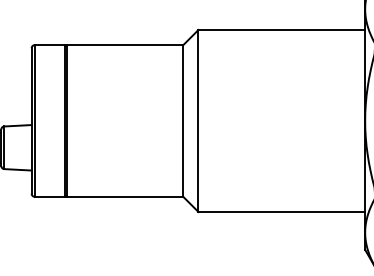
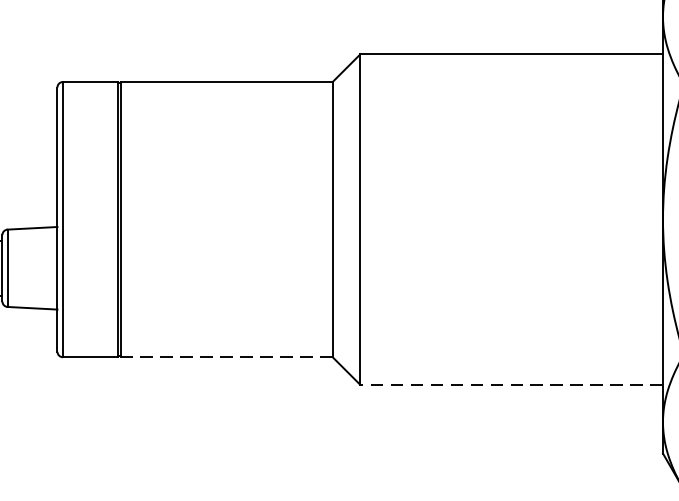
line: (124, 196) -> (226, 356), solid -> dashed
line: (281, 211) -> (511, 383), solid -> dashed

